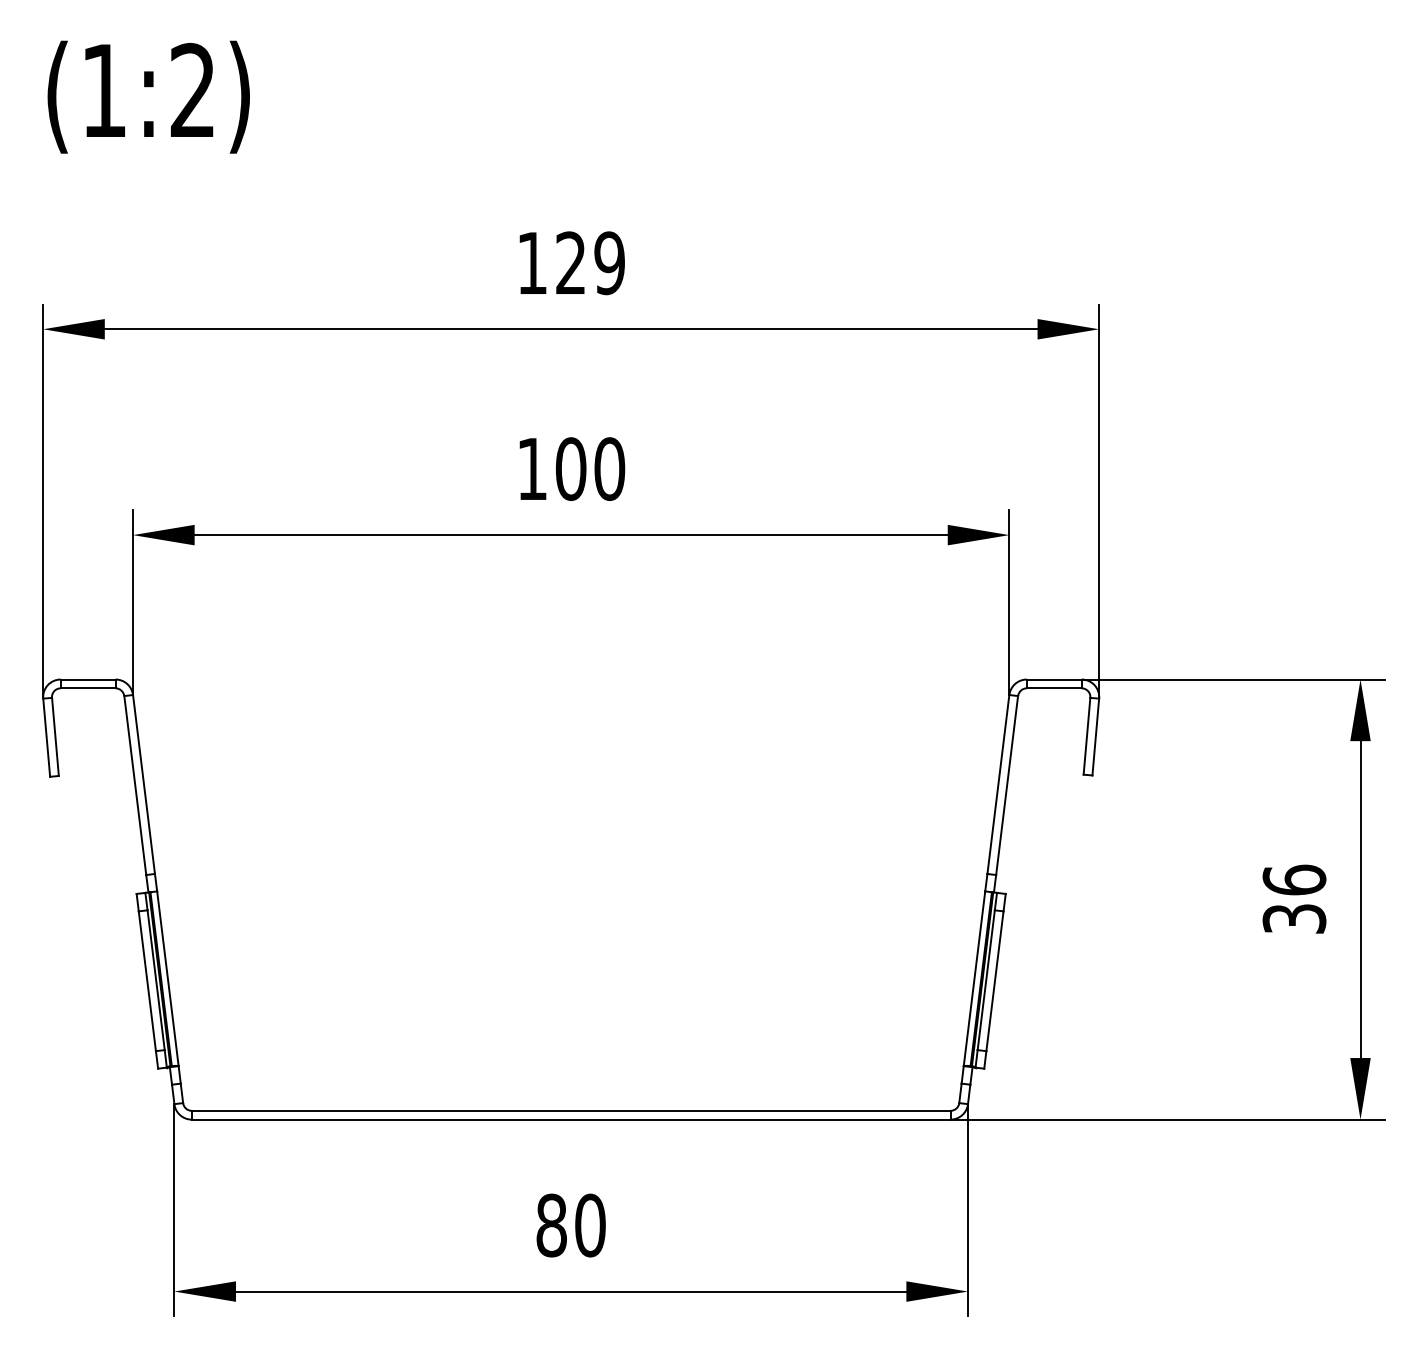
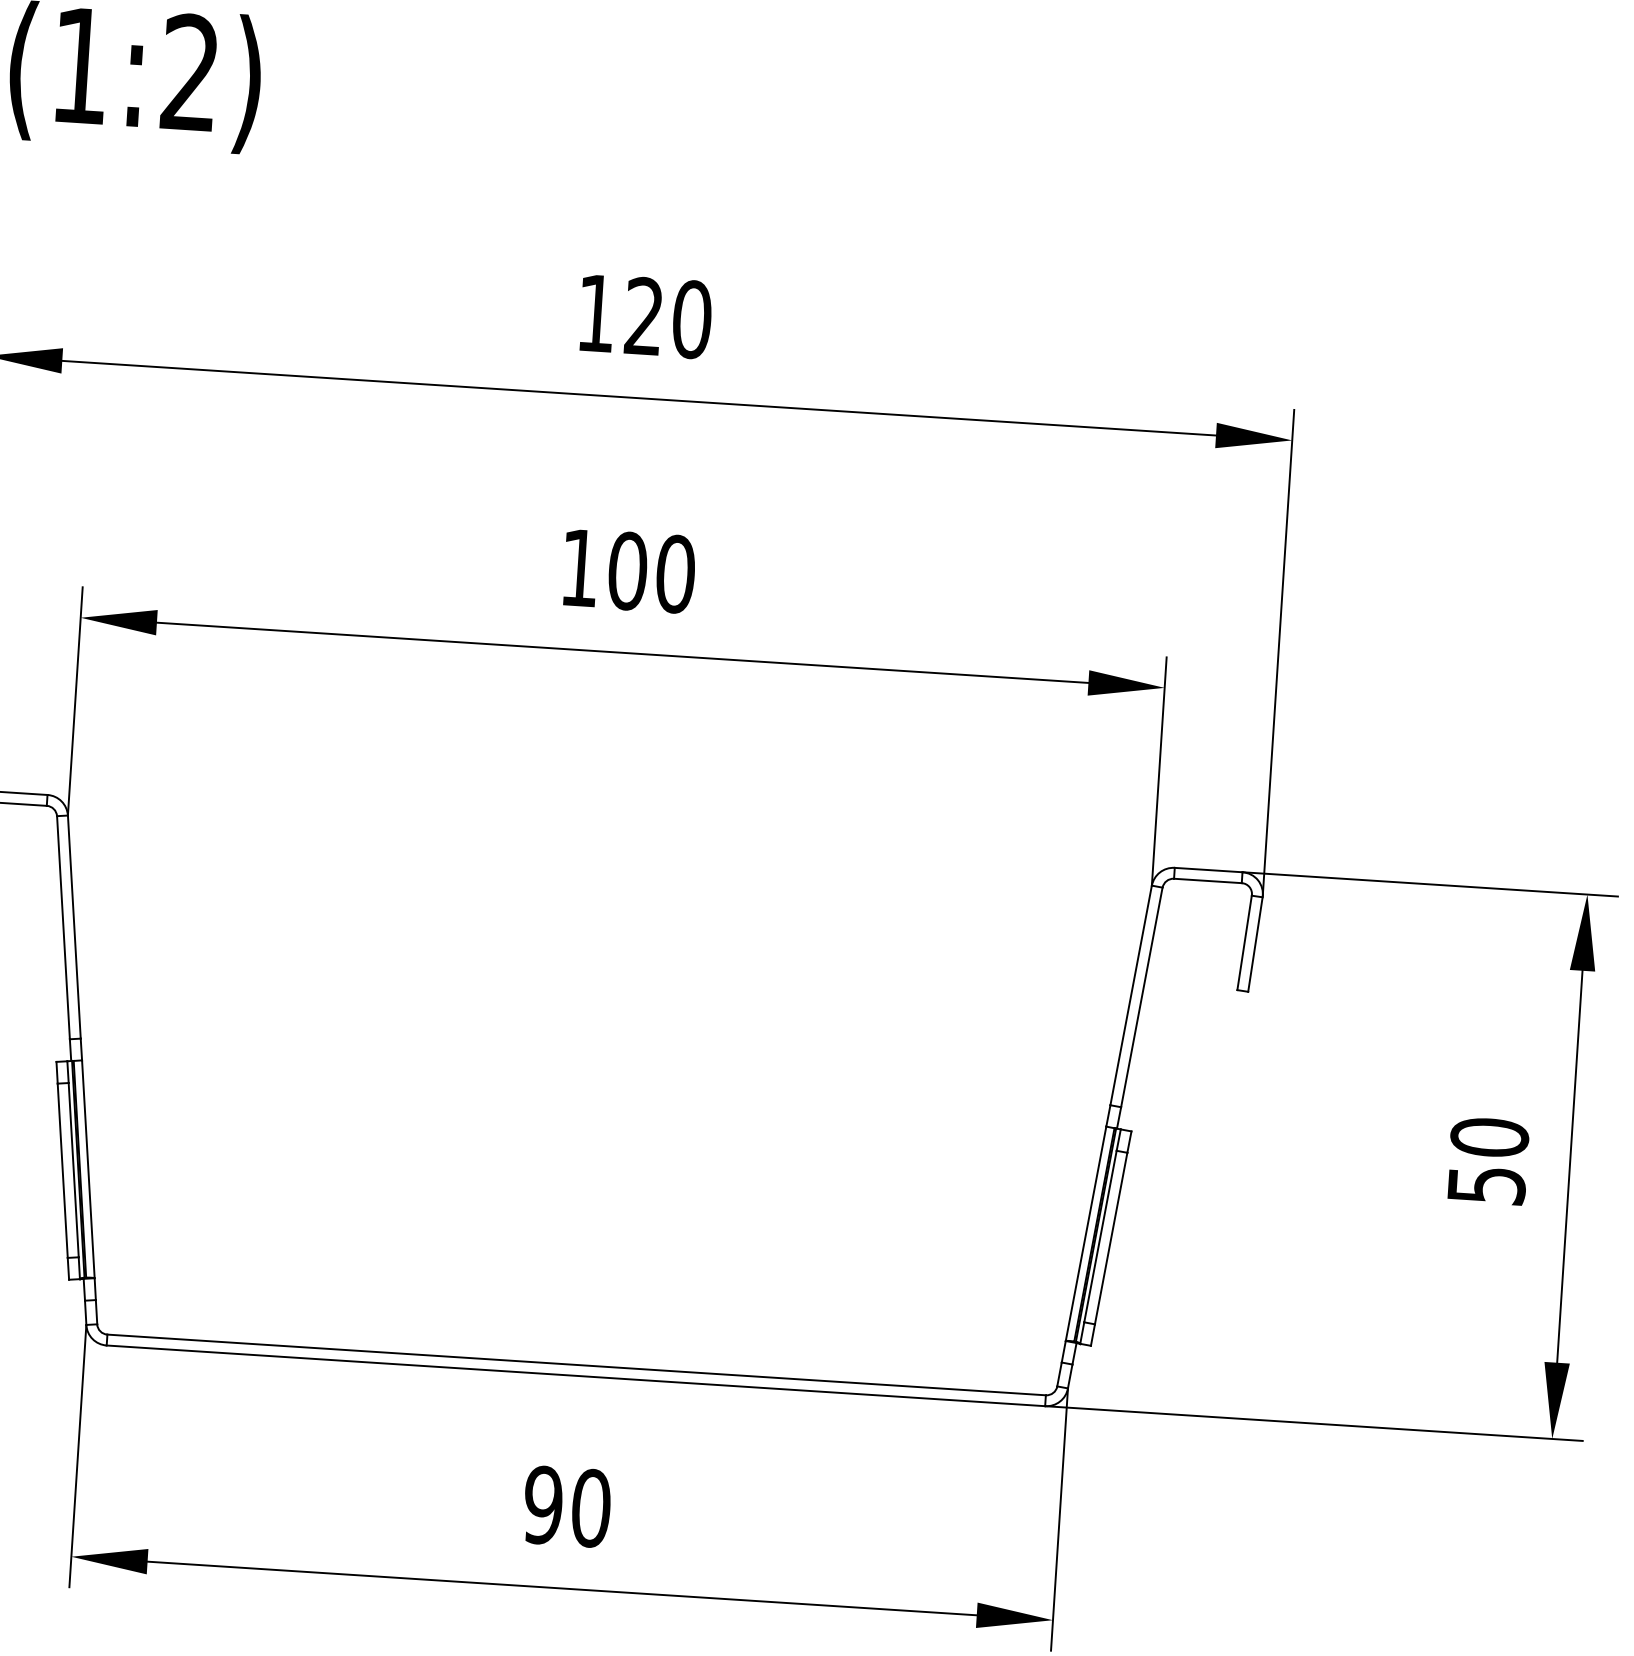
text: (609, 263) -> (691, 319), 129 -> 120
text: (1294, 898) -> (1488, 1160), 36 -> 50
text: (551, 1225) -> (543, 1505), 80 -> 90

